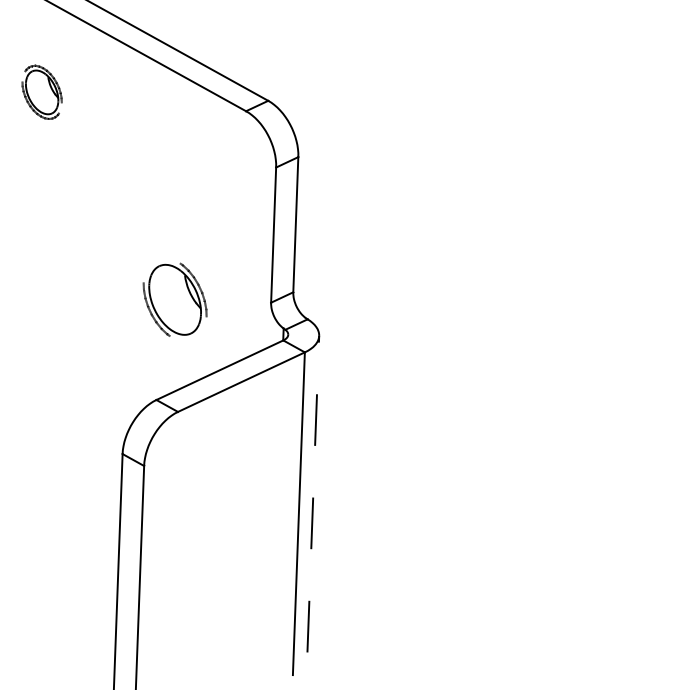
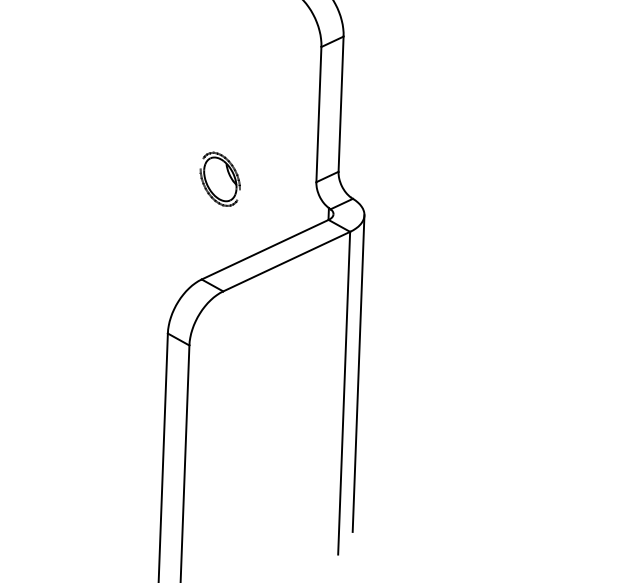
part: (174, 299) -> (219, 178), size x0.62
line: (313, 493) -> (358, 372), dashed -> solid

